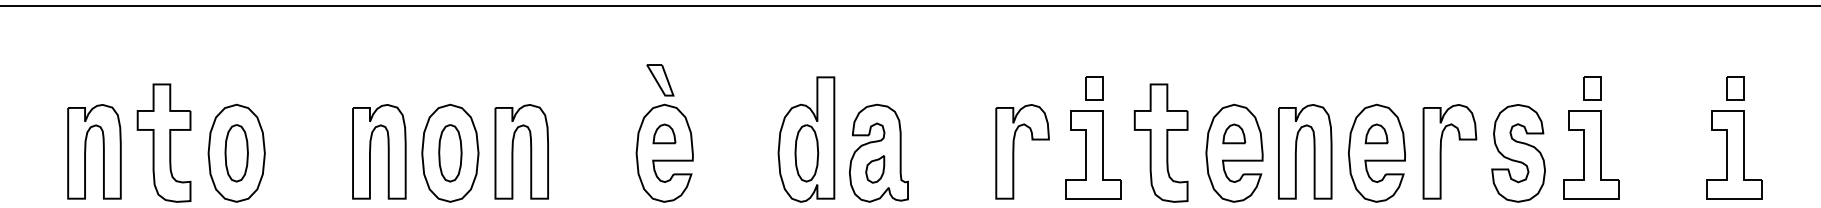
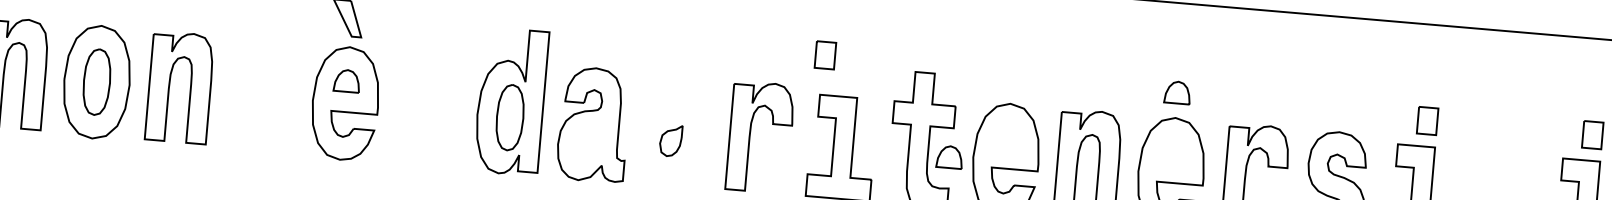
part: (1094, 88) -> (825, 54), moved
part: (1234, 133) -> (950, 156), moved
part: (1376, 133) -> (1177, 92), moved
part: (875, 169) -> (671, 140), moved

